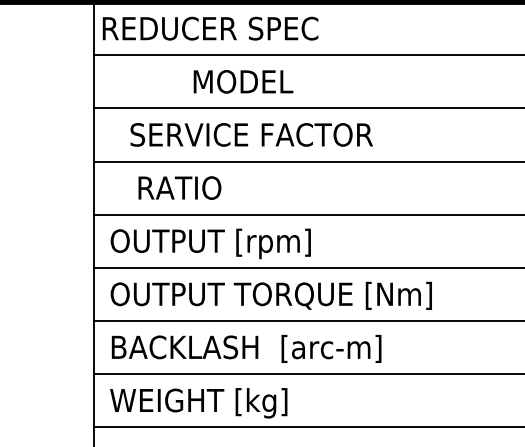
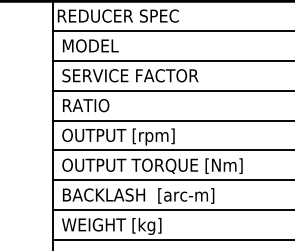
text: (242, 81) -> (90, 45), moved
text: (251, 134) -> (130, 75), moved
text: (180, 187) -> (86, 105), moved

